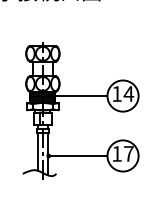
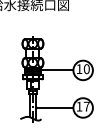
text: (128, 94) -> (86, 69), 14 -> 10

